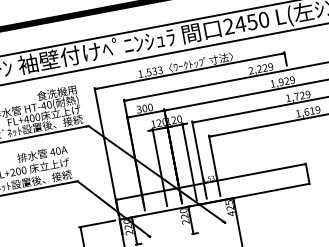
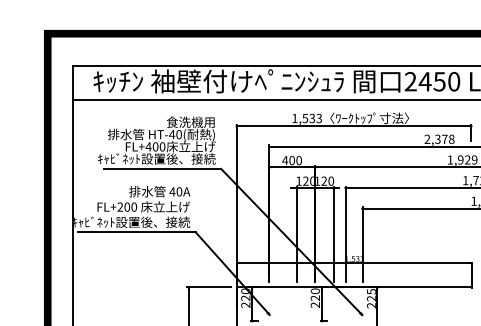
text: (264, 68) -> (444, 139), 2,229 -> 2,378
text: (139, 109) -> (285, 160), 300 -> 400
text: (231, 213) -> (371, 305), 425 -> 225

